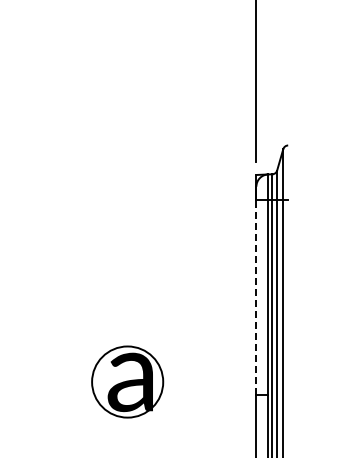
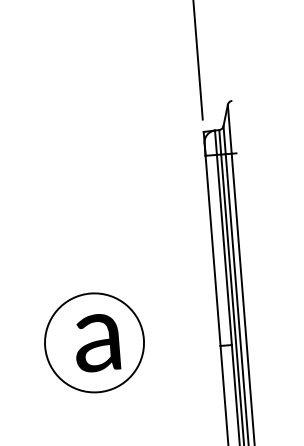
line: (256, 297) -> (213, 250), dashed -> solid
circle: (127, 381) -> (94, 342), size x1.43

